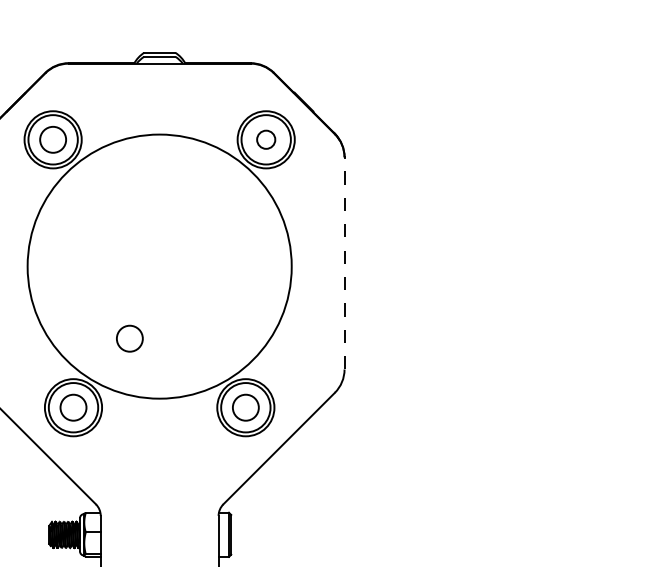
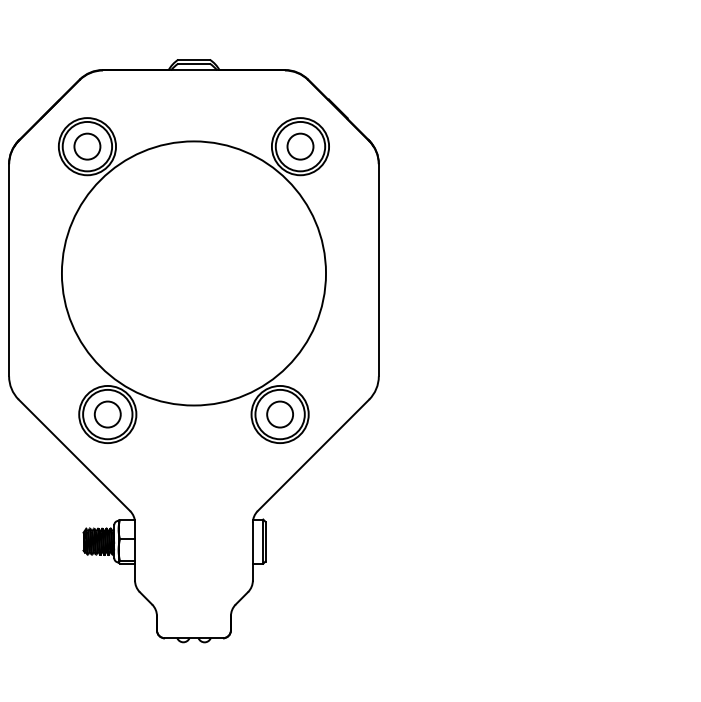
circle: (266, 139) -> (300, 146), size x1.43
line: (344, 263) -> (378, 270), dashed -> solid
circle: (129, 338) -> (163, 345), removed

